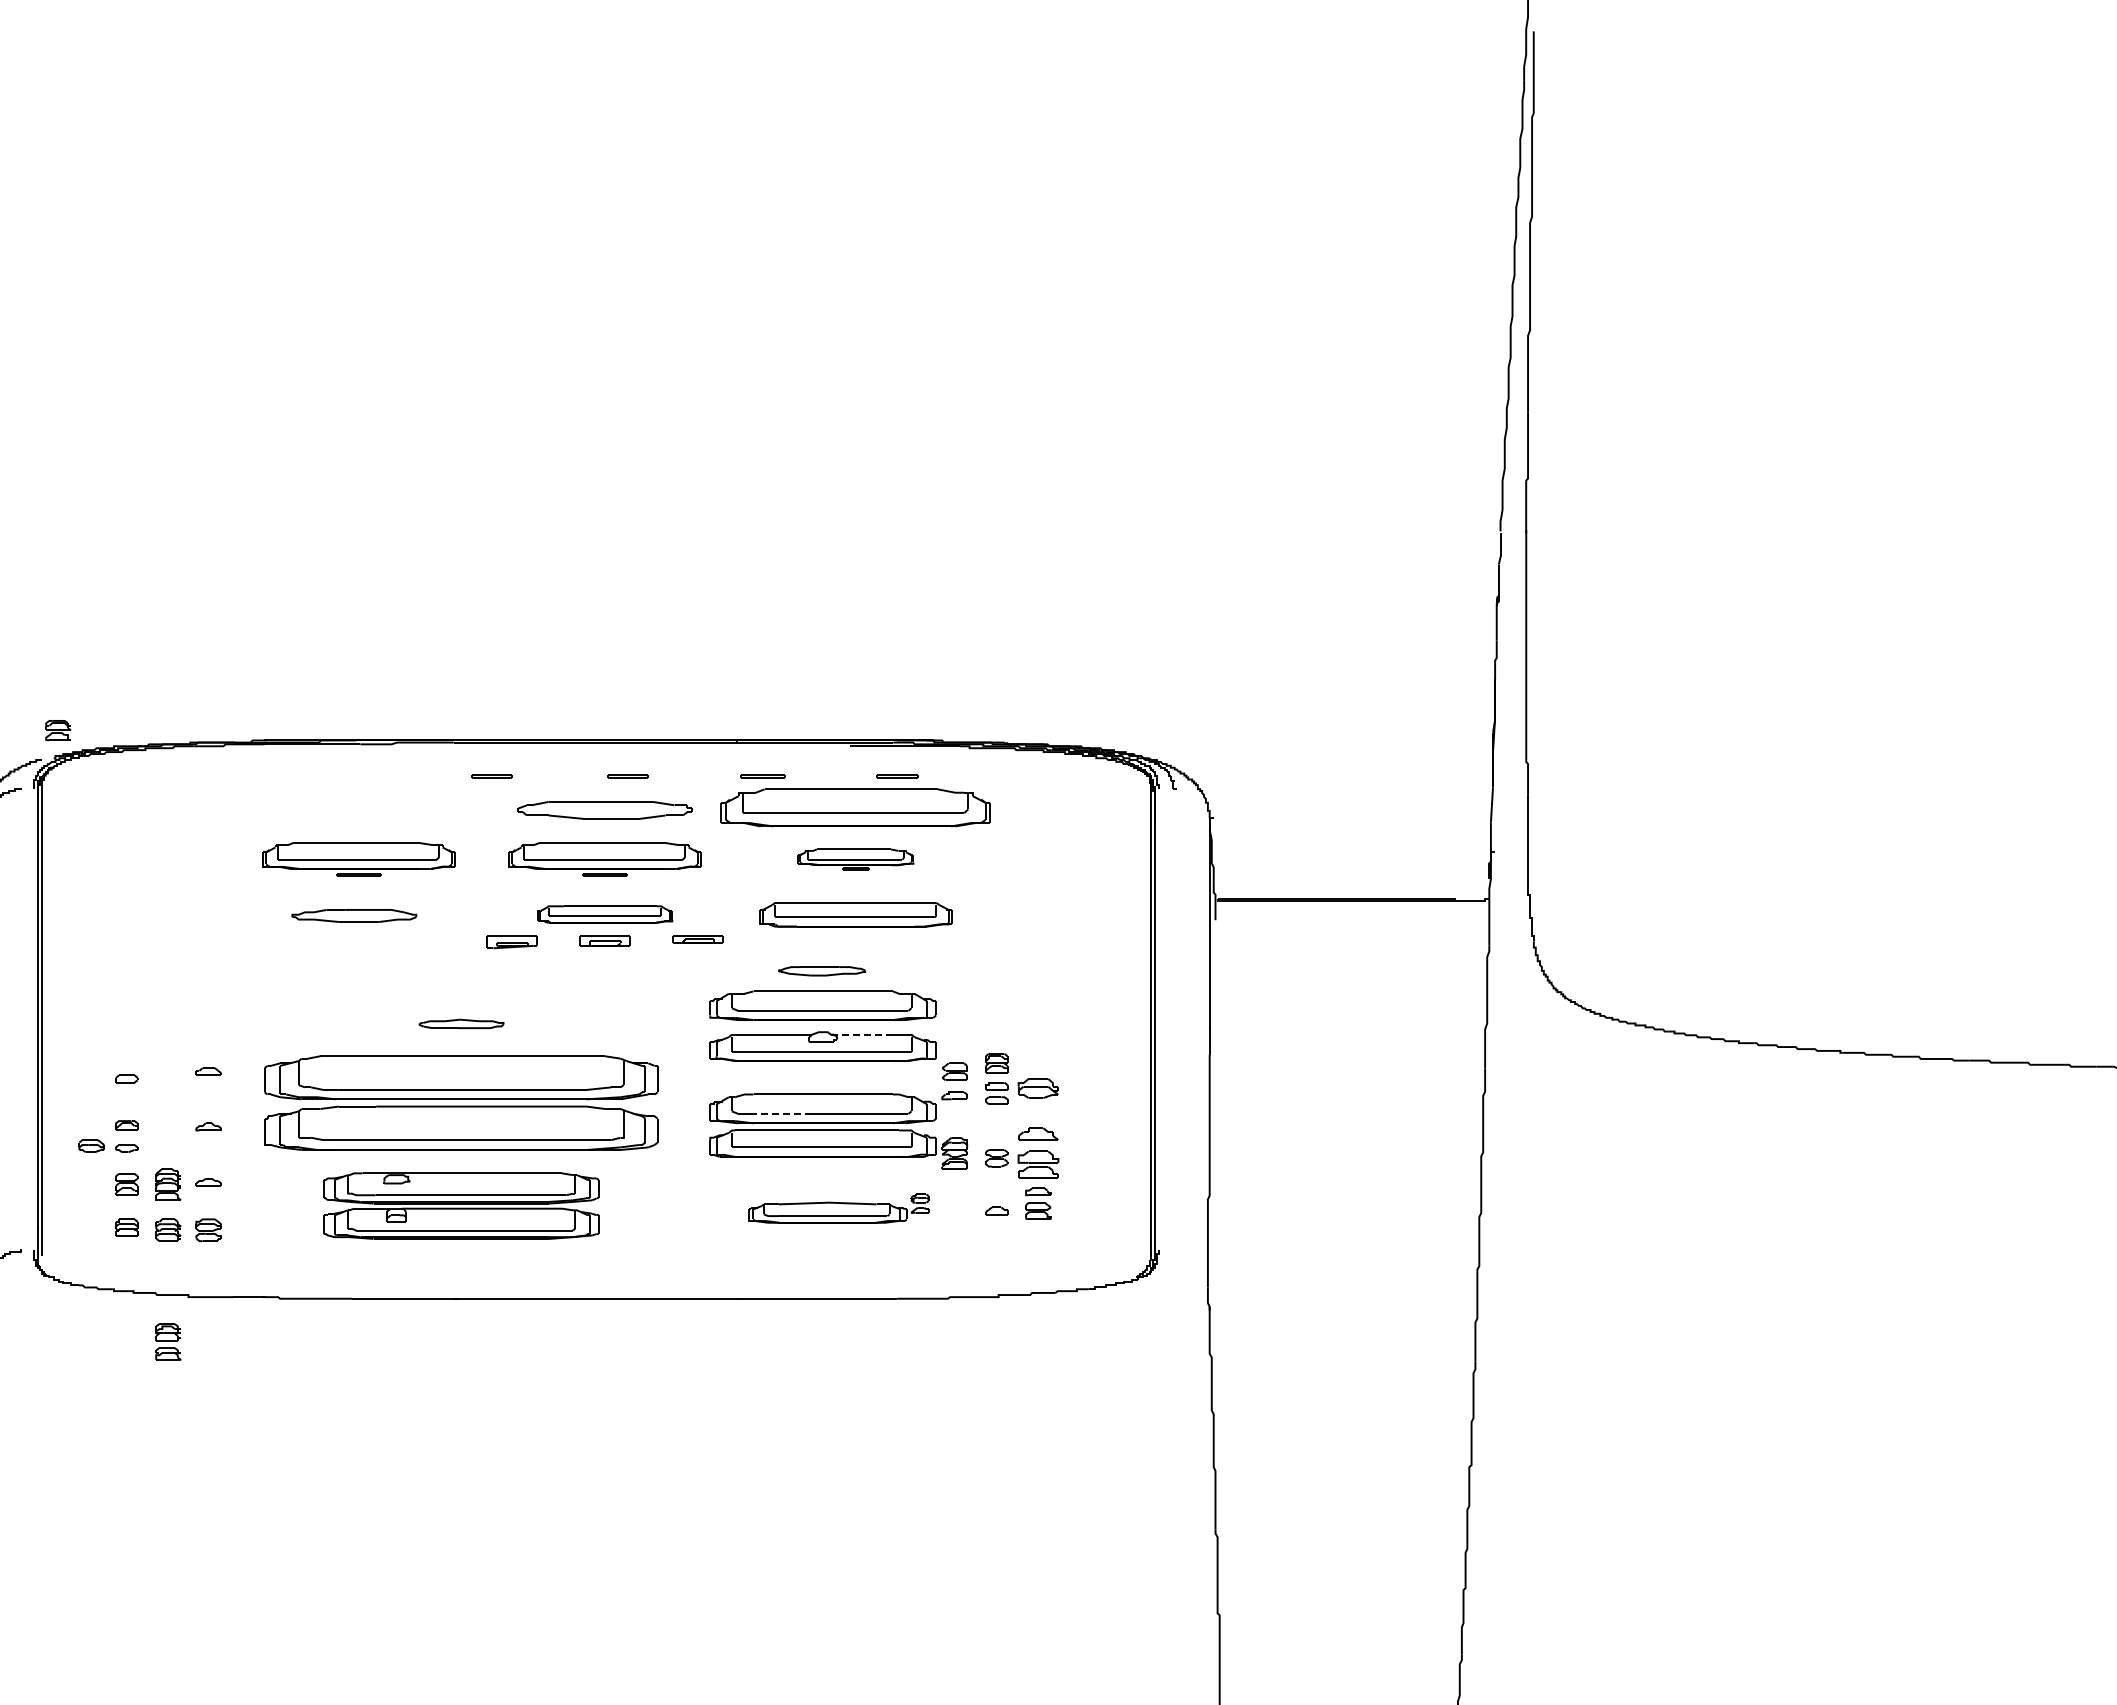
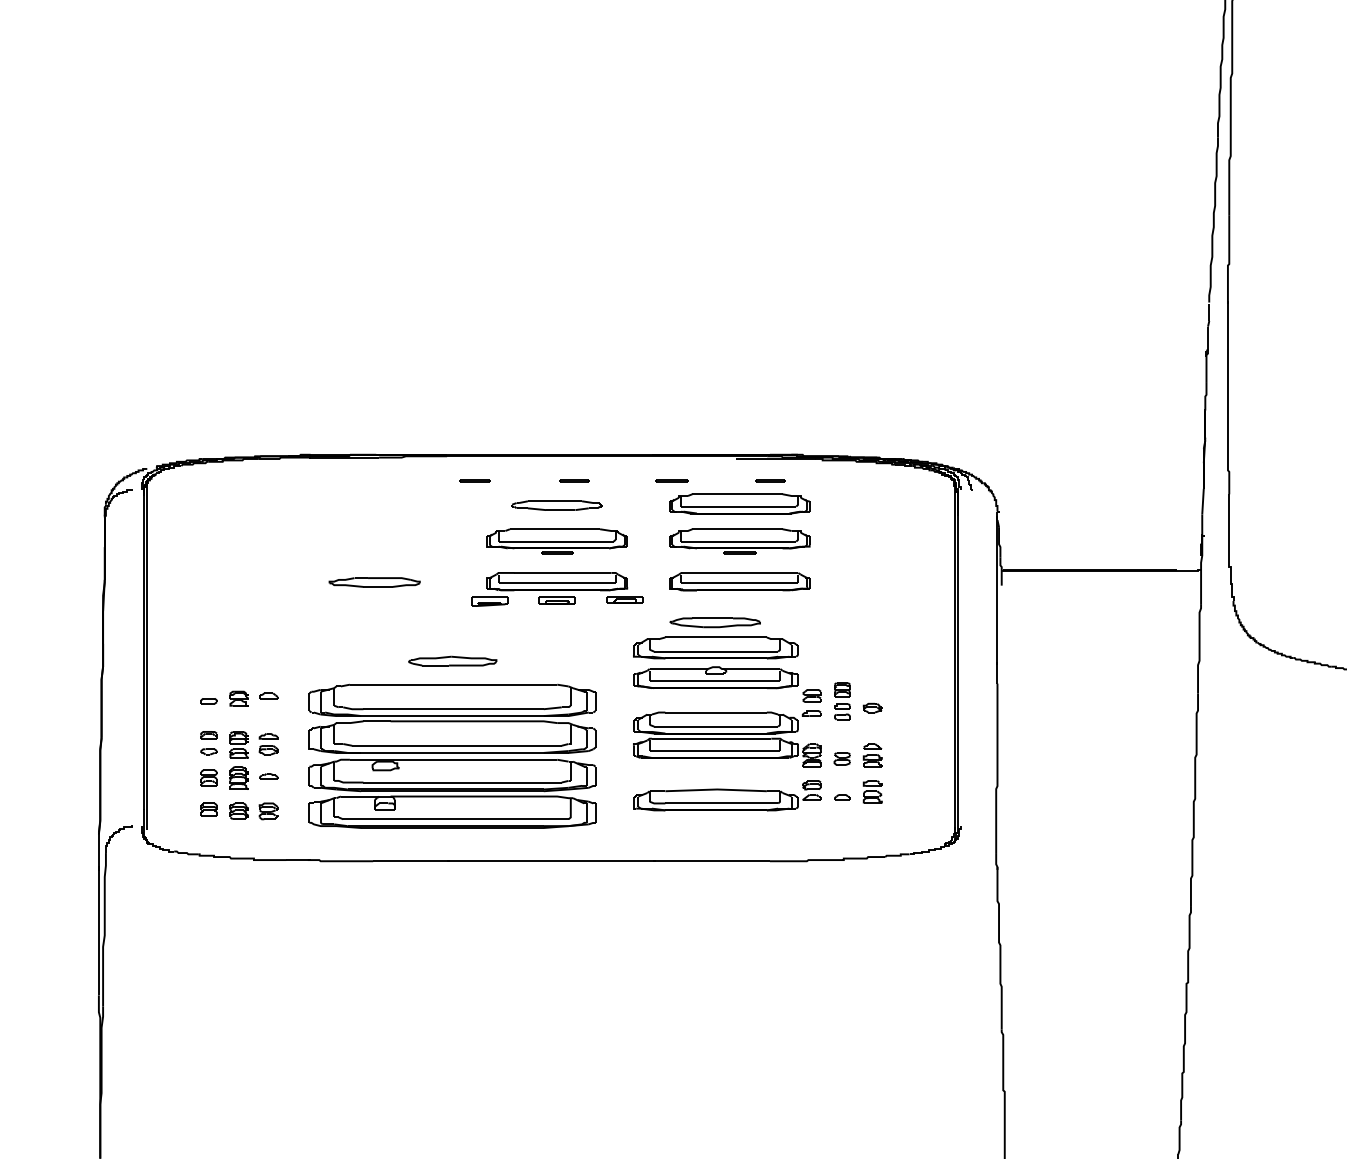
part: (58, 730) -> (239, 698), moved
part: (855, 807) -> (739, 503), size x0.71
part: (604, 810) -> (556, 505), size x0.71
part: (358, 859) -> (377, 541), removed
part: (855, 859) -> (739, 541), size x1.67
part: (604, 914) -> (556, 581), size x1.43
part: (821, 971) -> (714, 622), size x1.43
part: (461, 1023) -> (452, 660), size x1.43
line: (861, 1034) -> (743, 668), dashed -> solid
part: (1038, 1088) -> (872, 708), size x0.62
line: (782, 1113) -> (686, 726), dashed -> solid
part: (91, 1145) -> (268, 749), moved
part: (1038, 1153) -> (872, 755), size x0.62
part: (461, 1205) -> (452, 793), size x1.43
part: (838, 1208) -> (727, 795), size x1.43
part: (168, 1341) -> (239, 744), moved

